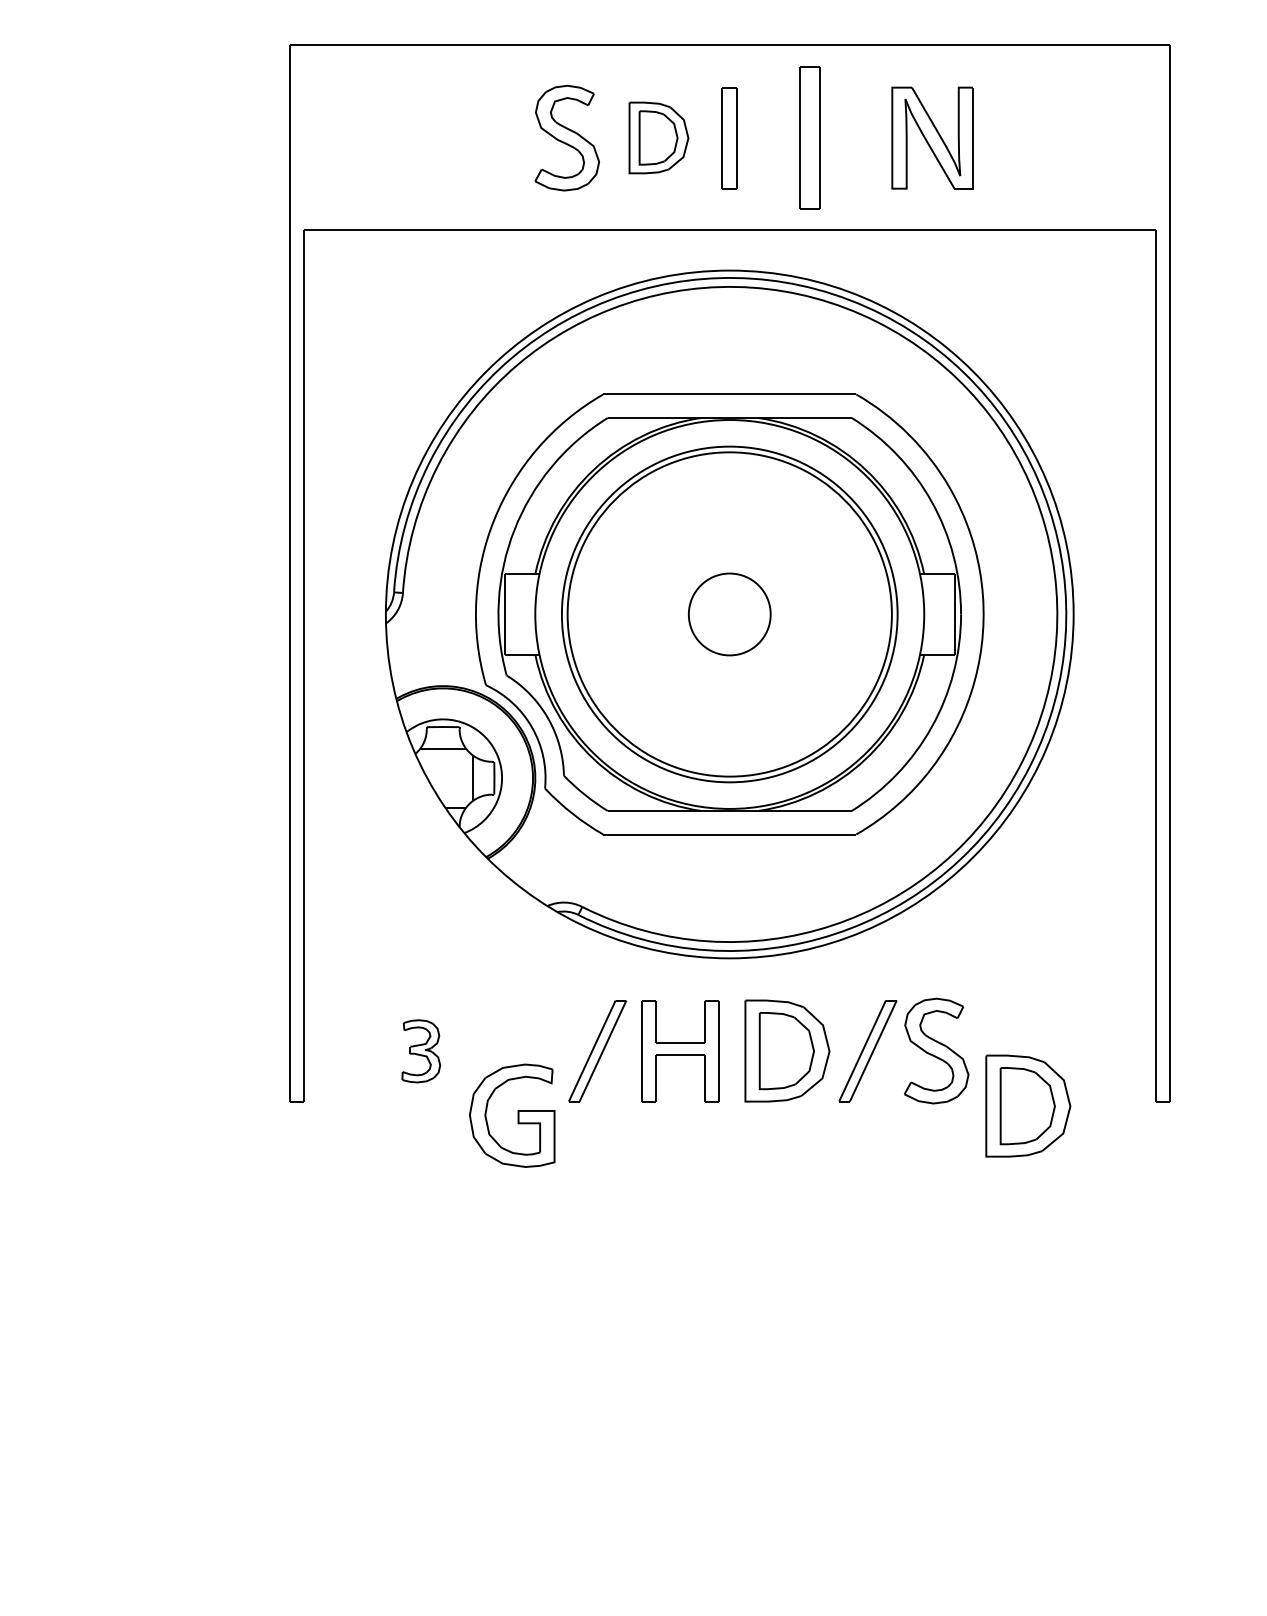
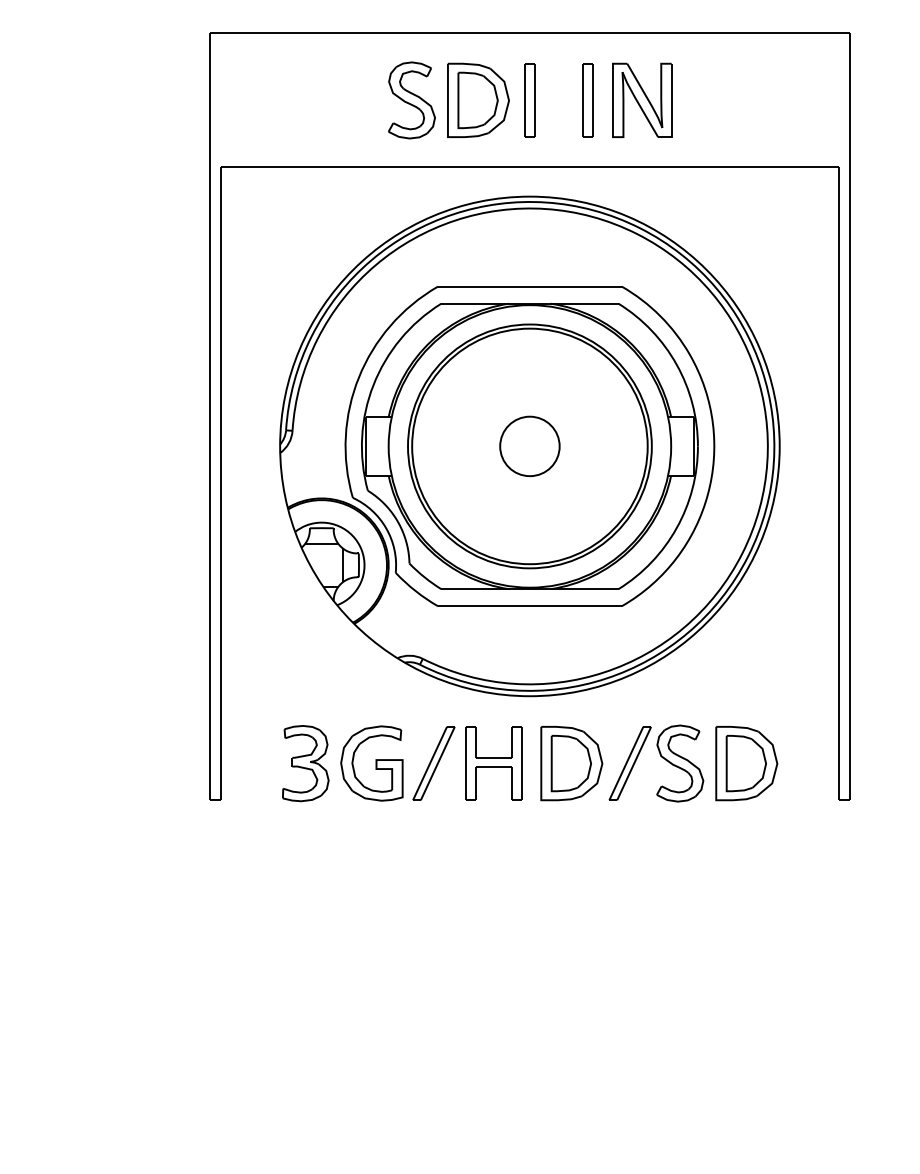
part: (658, 136) -> (478, 99), size x1.43
part: (932, 136) -> (642, 99), moved
part: (809, 138) -> (587, 100), size x0.71
part: (420, 1050) -> (305, 763), size x1.67
part: (1027, 1106) -> (746, 763), moved
part: (511, 1115) -> (371, 763), moved

